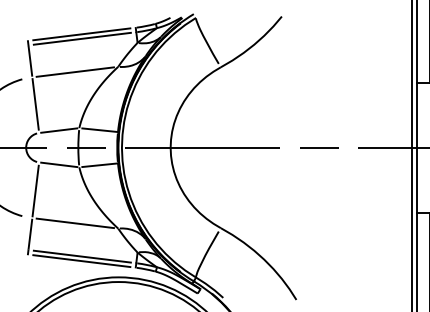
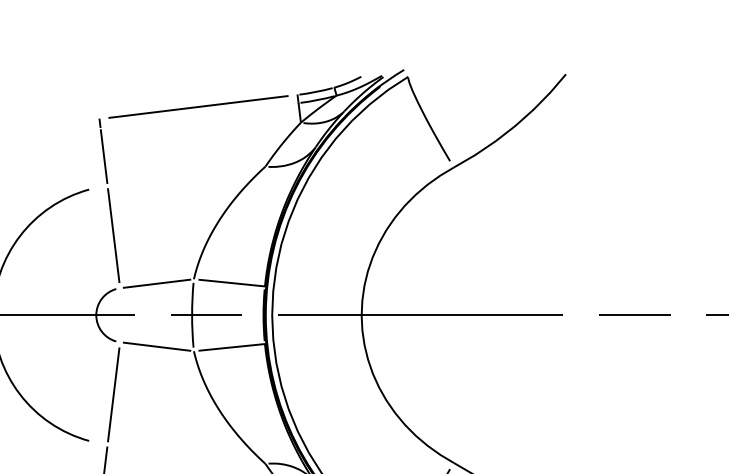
line: (81, 38) -> (197, 114), removed
line: (74, 71) -> (185, 175), removed
line: (74, 223) -> (185, 454), removed

